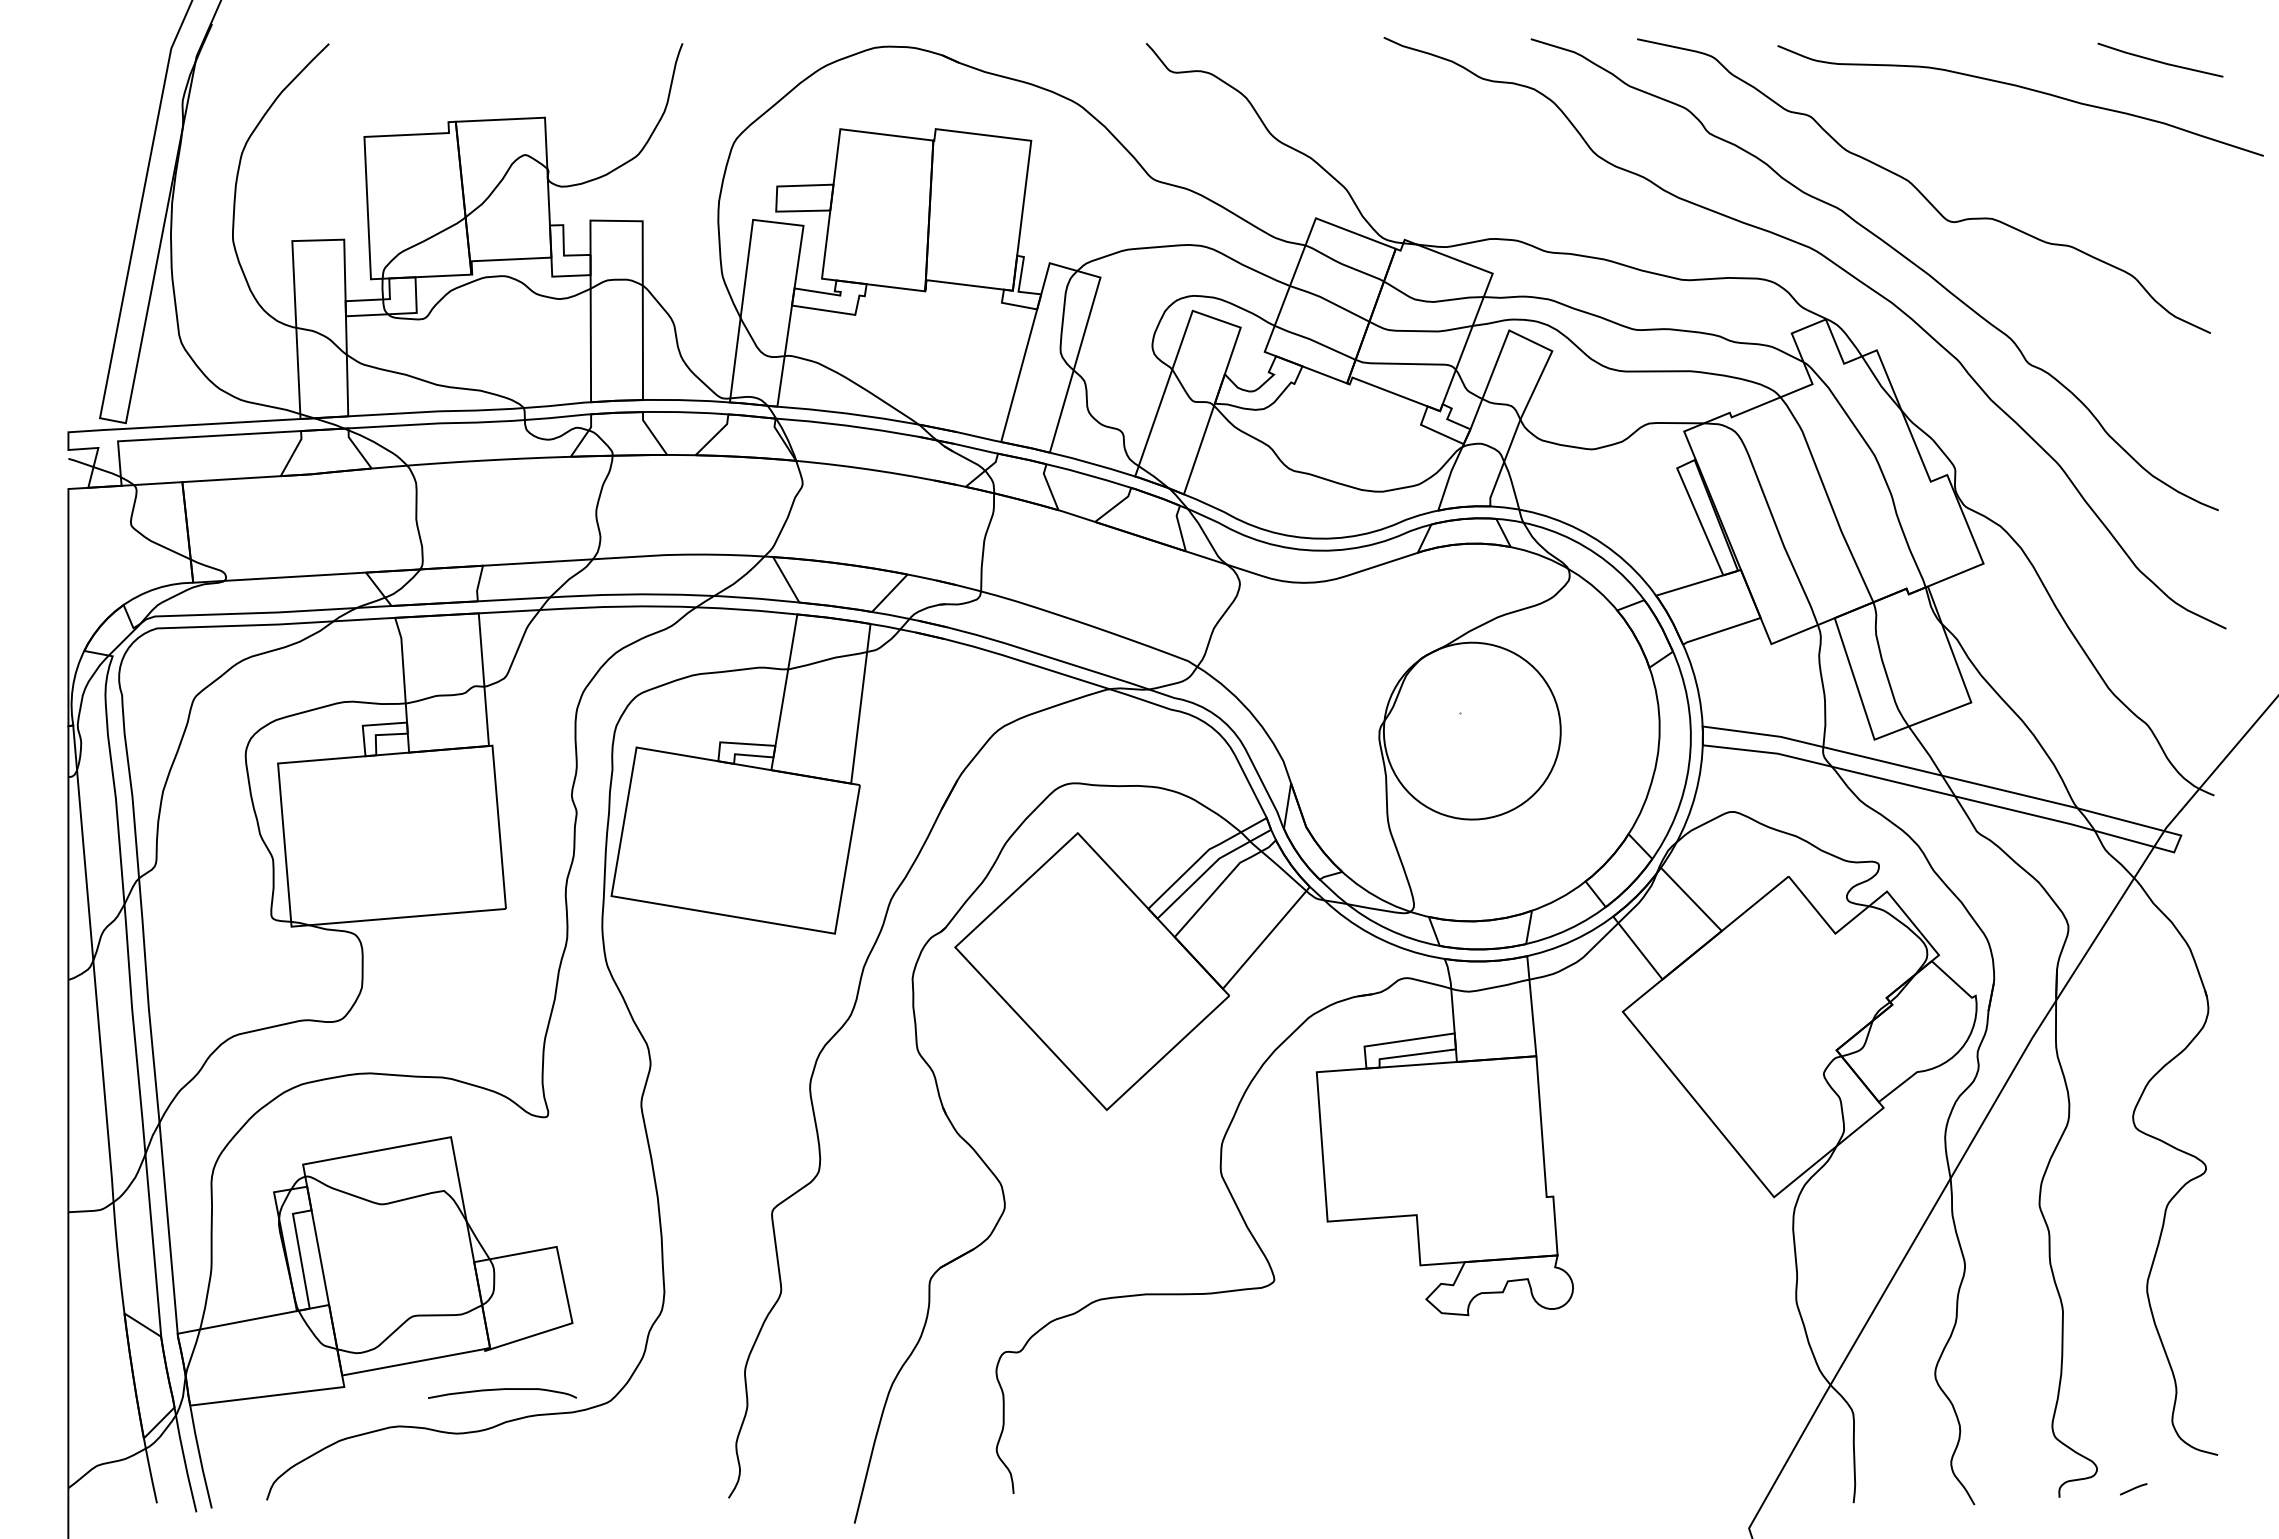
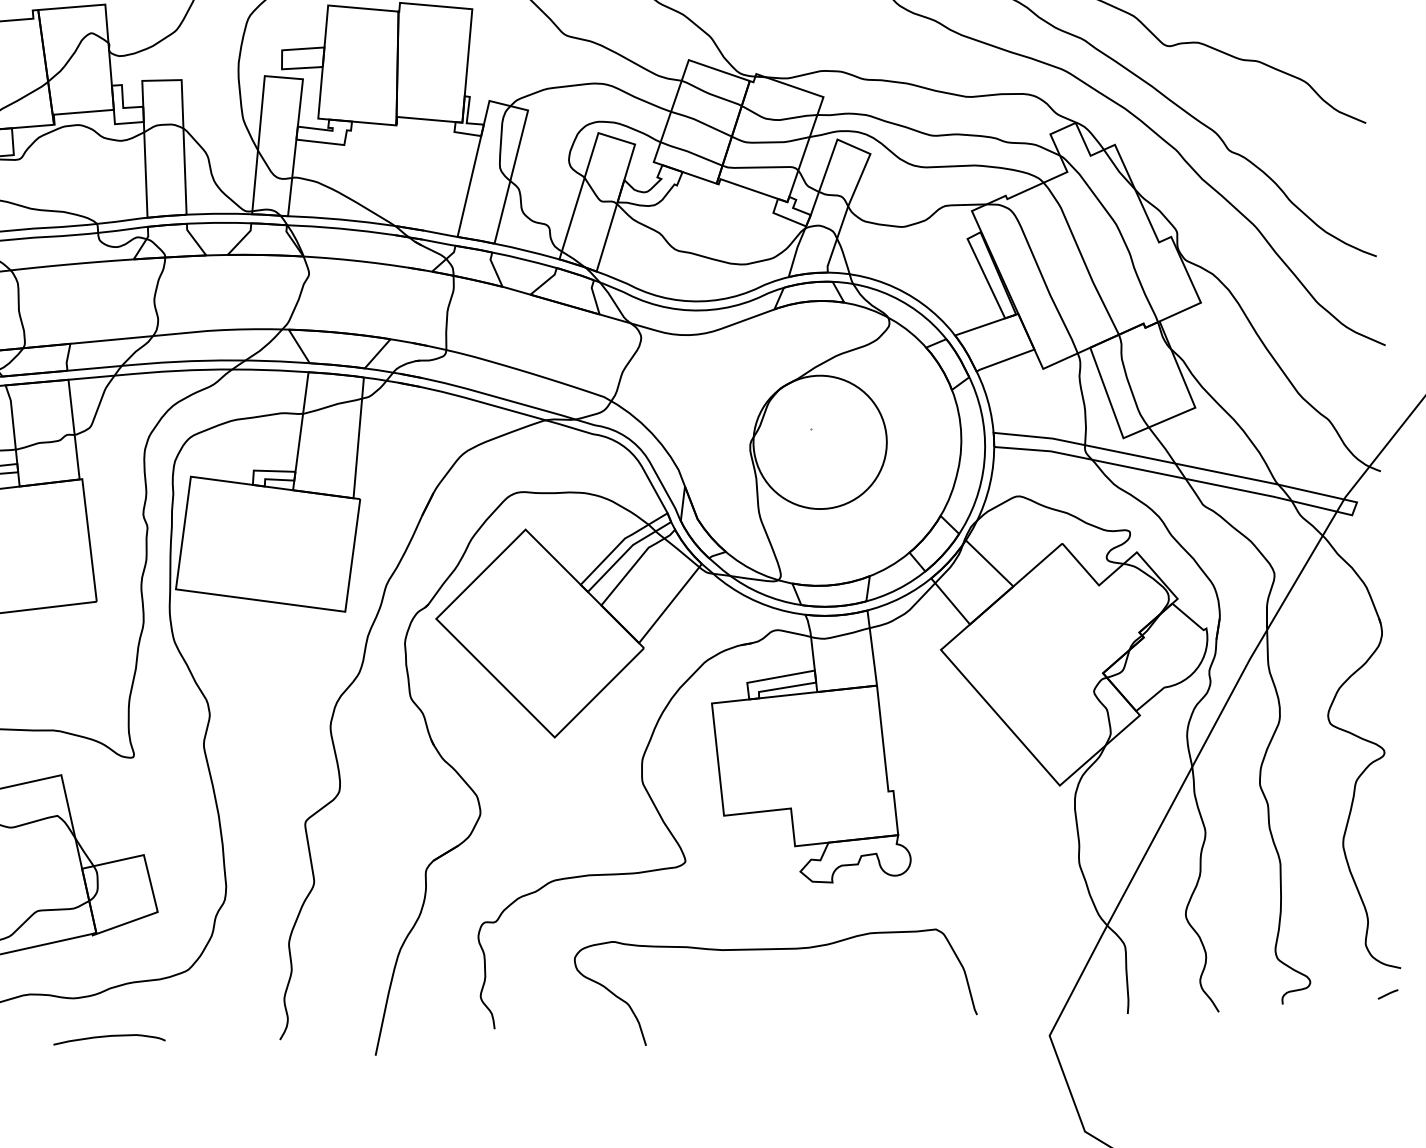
curve: (502, 1390) -> (109, 1037), moved
curve: (1388, 1401) -> (774, 949), added
line: (2133, 1489) -> (1388, 994), moved

